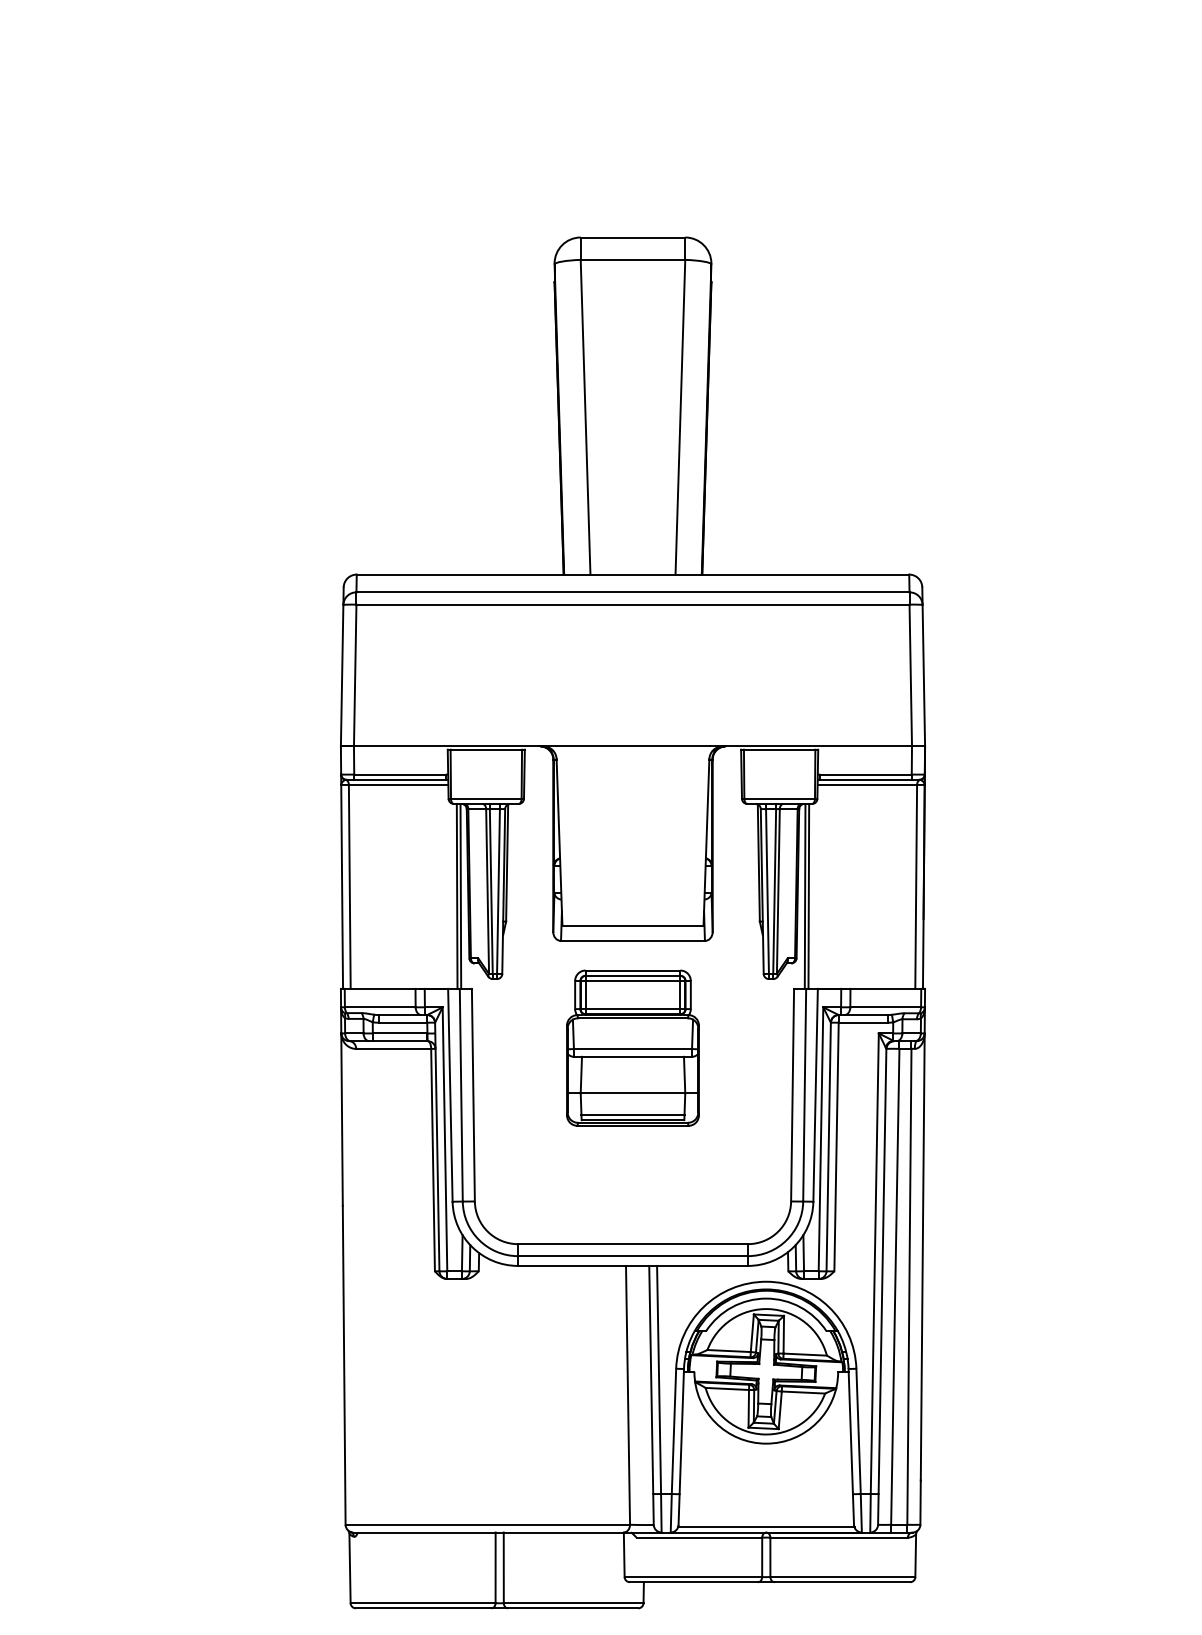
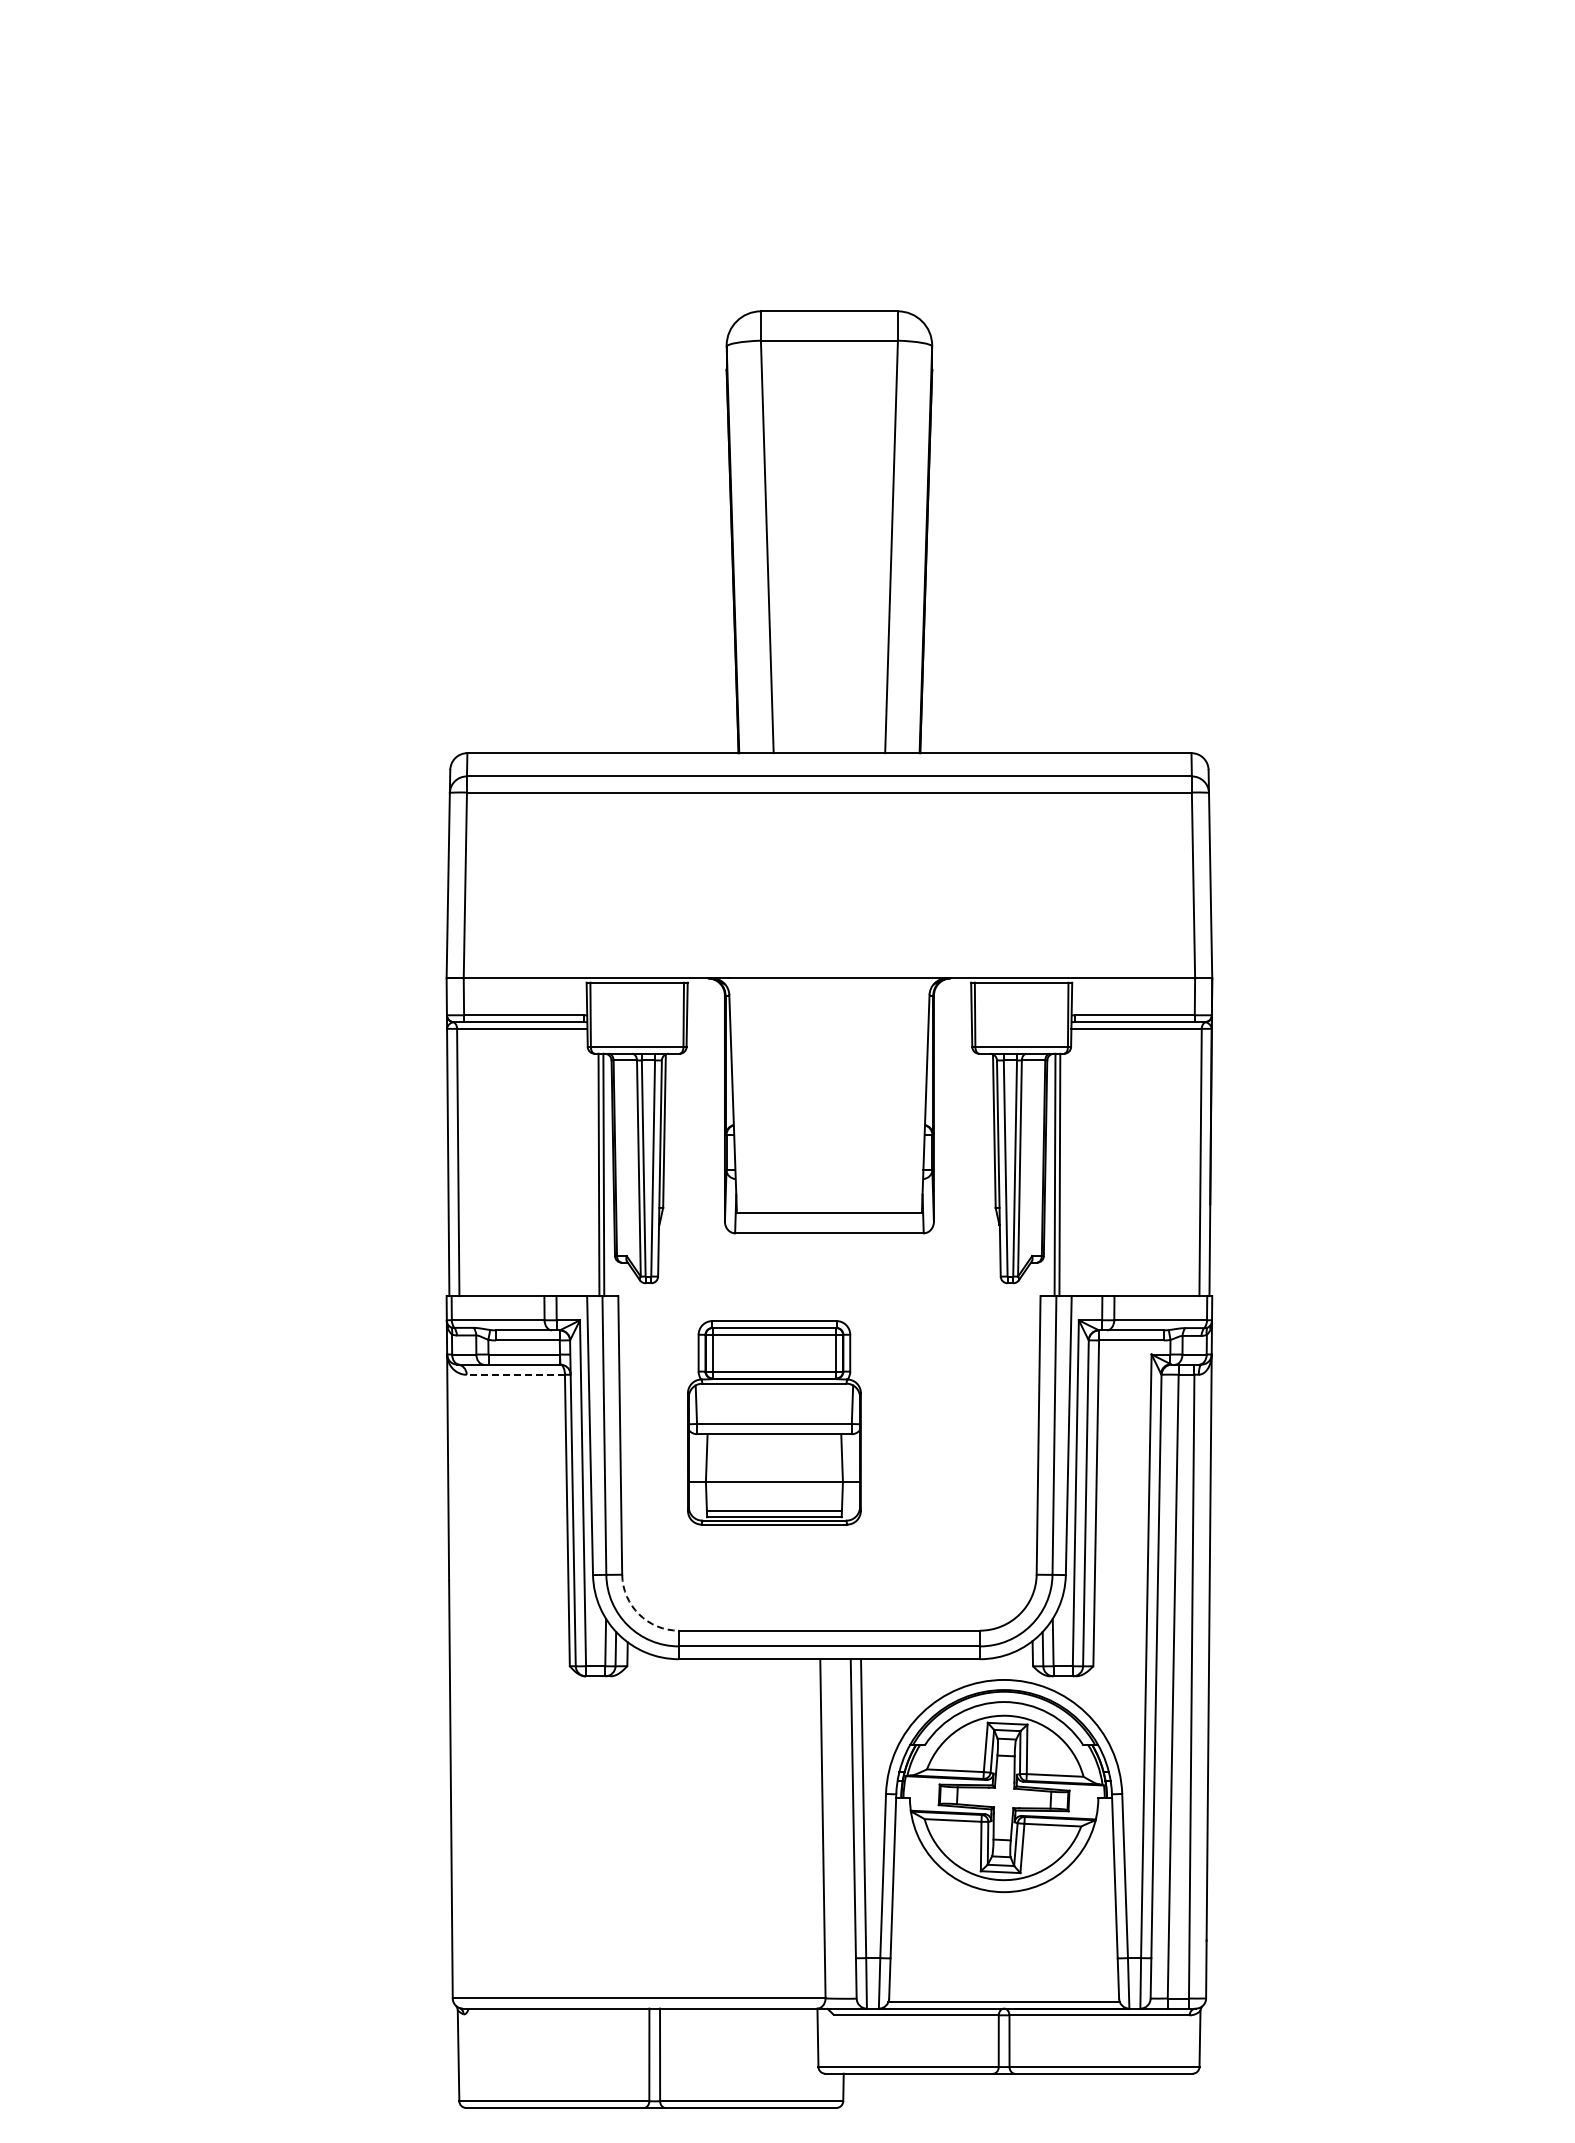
part: (633, 1047) -> (774, 1422), moved
line: (393, 1048) -> (515, 1374), solid -> dashed
arc: (488, 1231) -> (639, 1614), solid -> dashed

